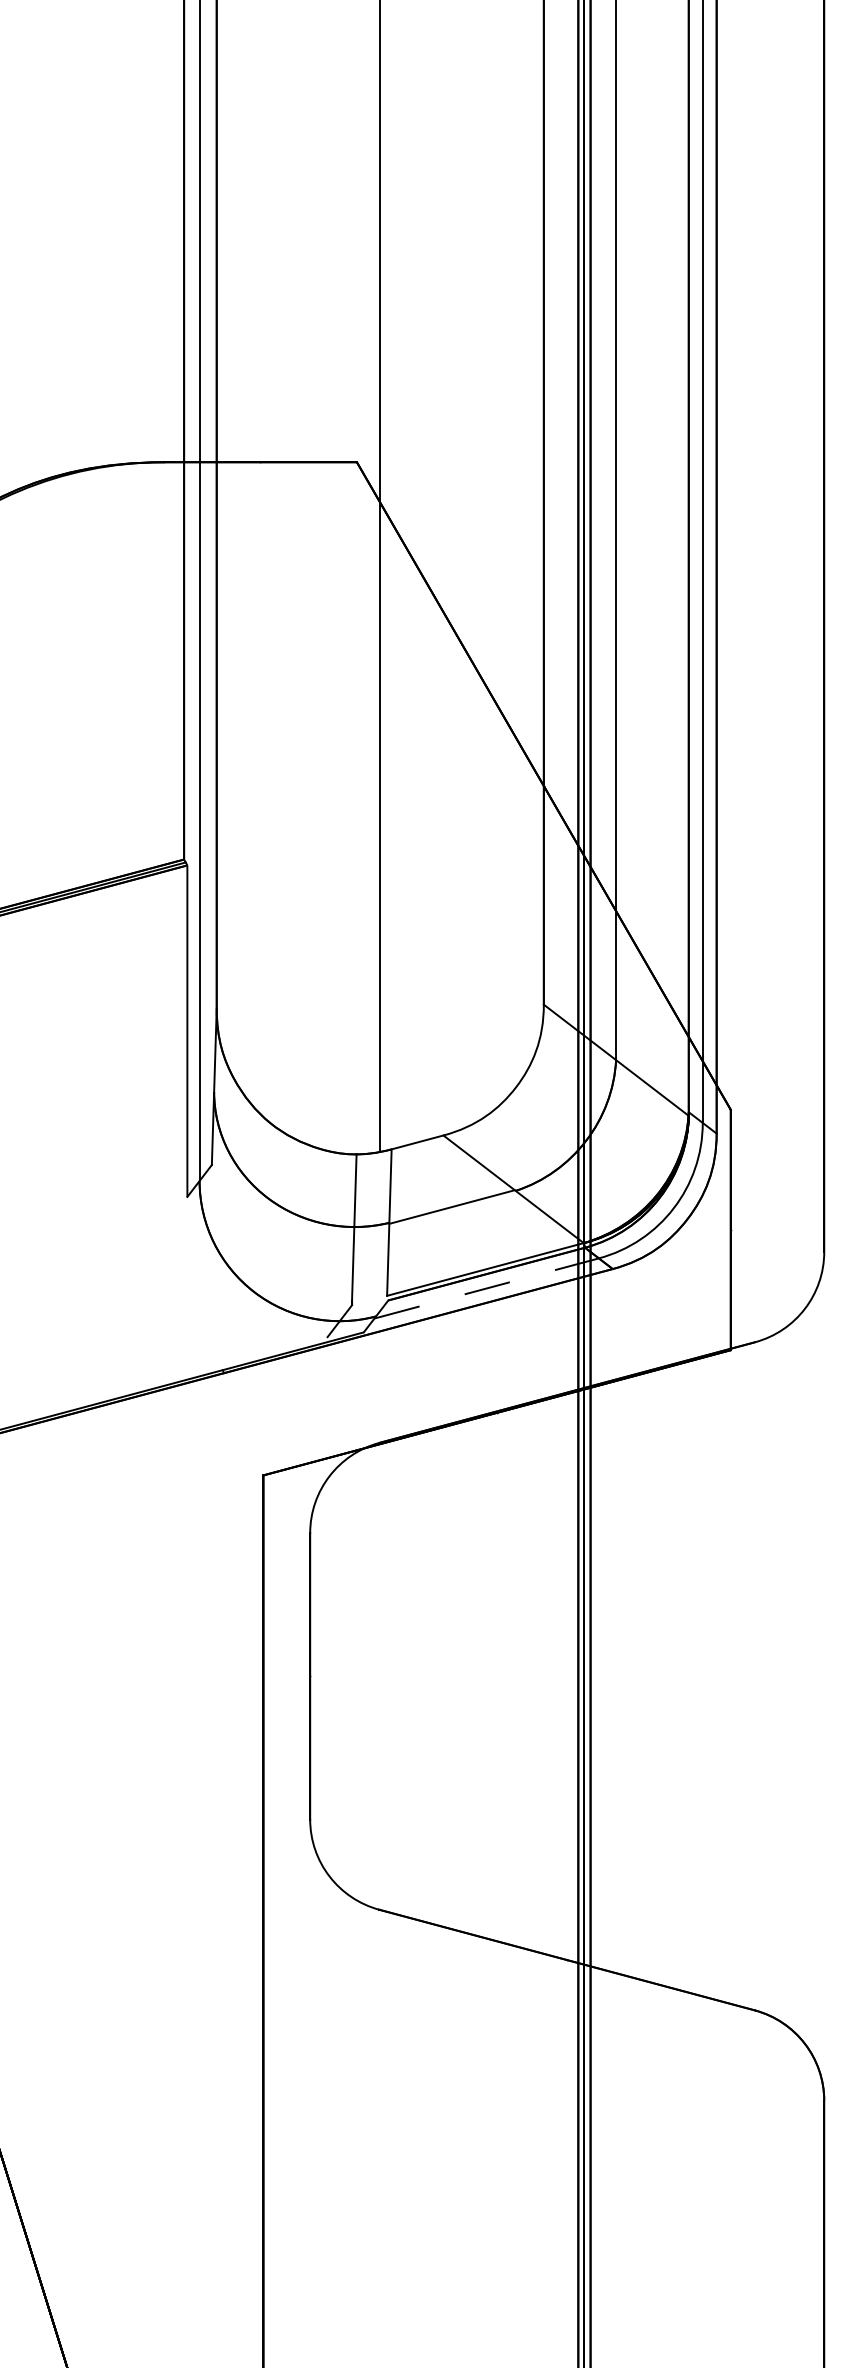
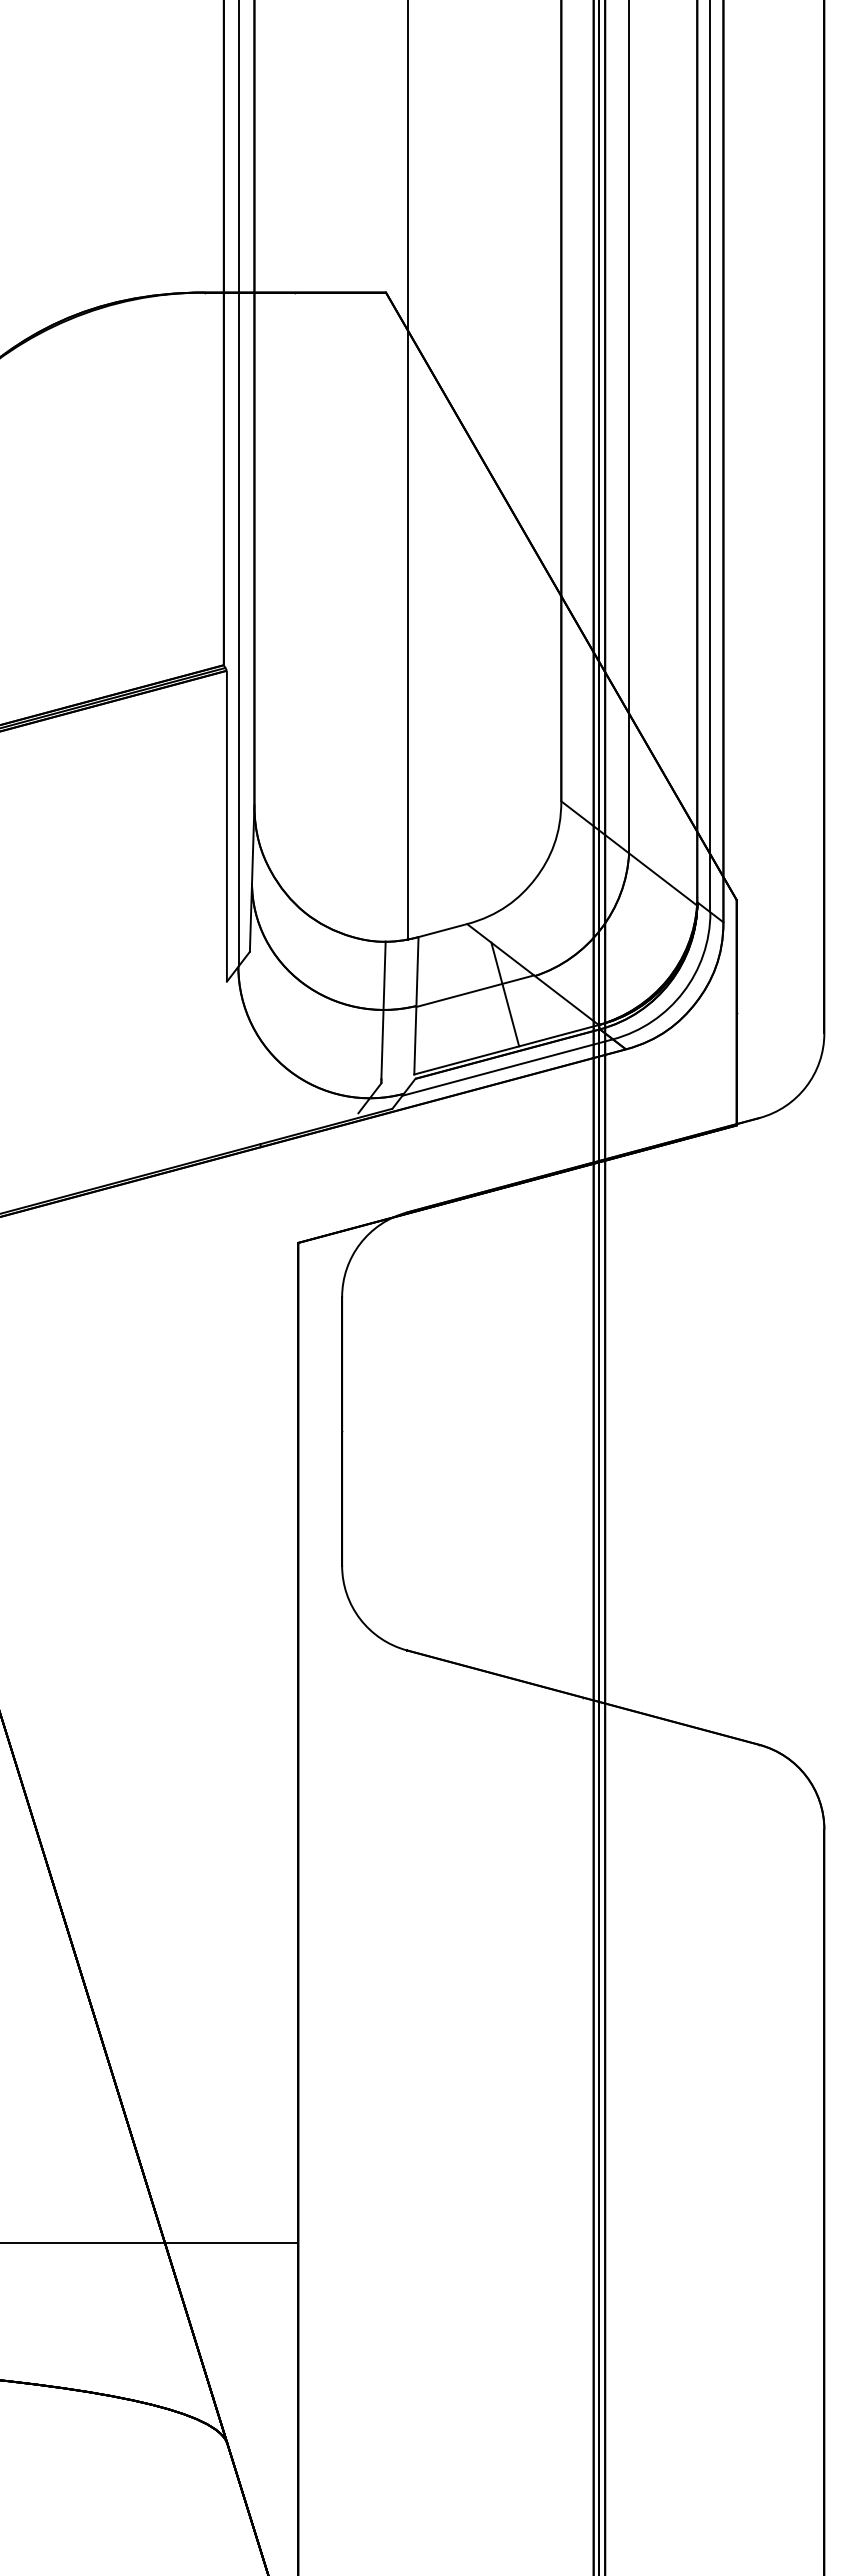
line: (484, 1210) -> (505, 994), added
line: (486, 1288) -> (507, 1067), dashed -> solid

